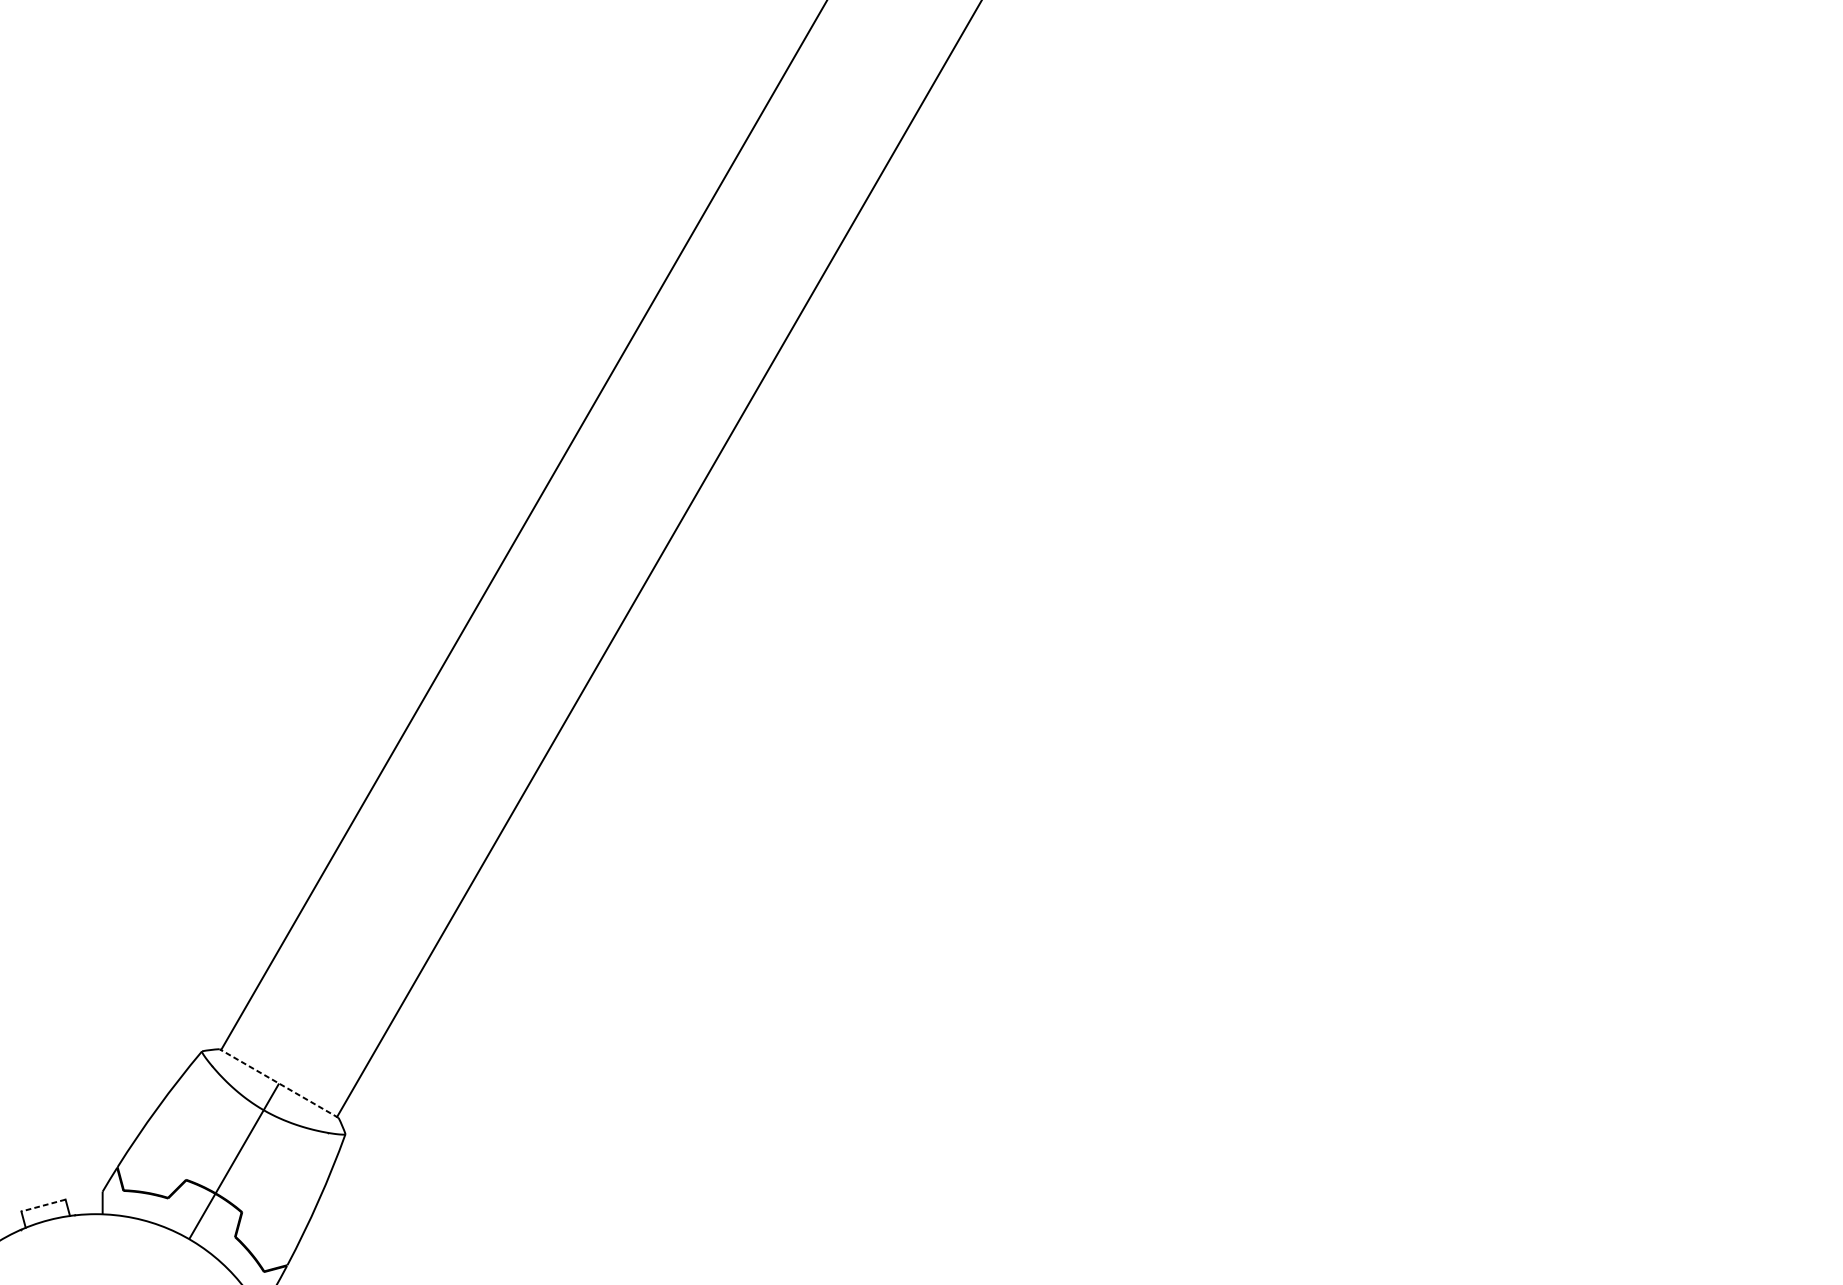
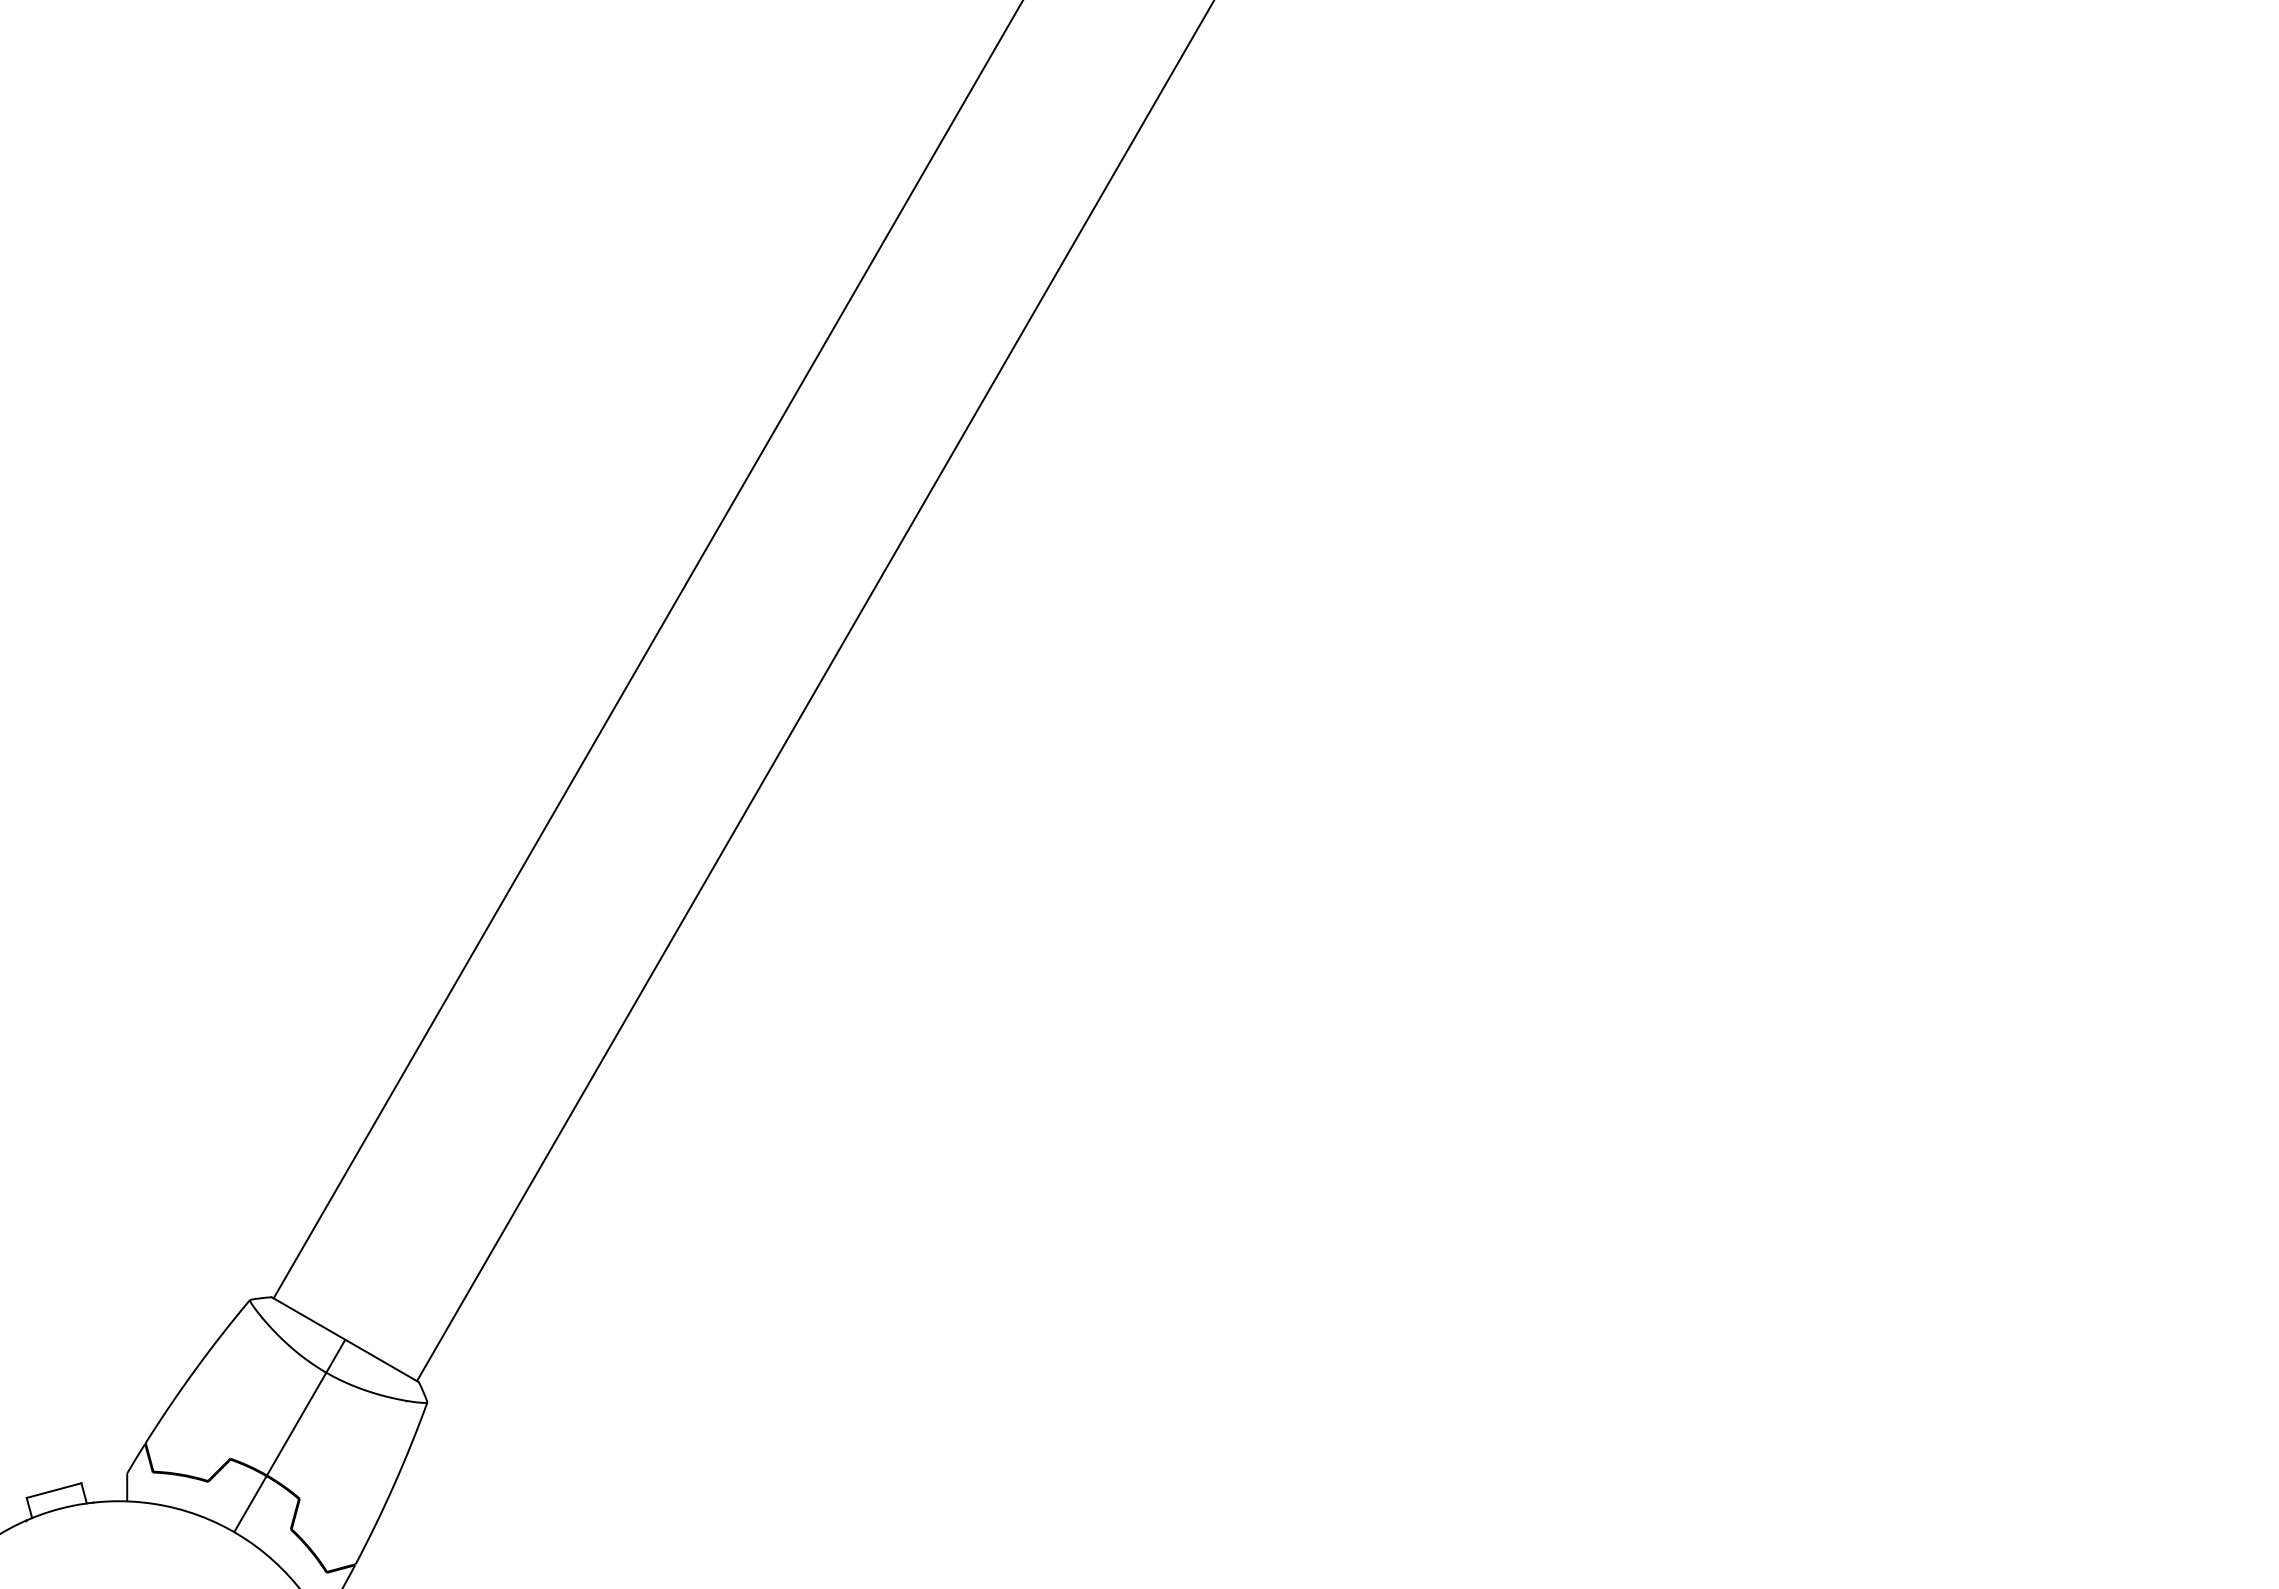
line: (279, 1083) -> (345, 1339), dashed -> solid
line: (43, 1205) -> (53, 1490), dashed -> solid

